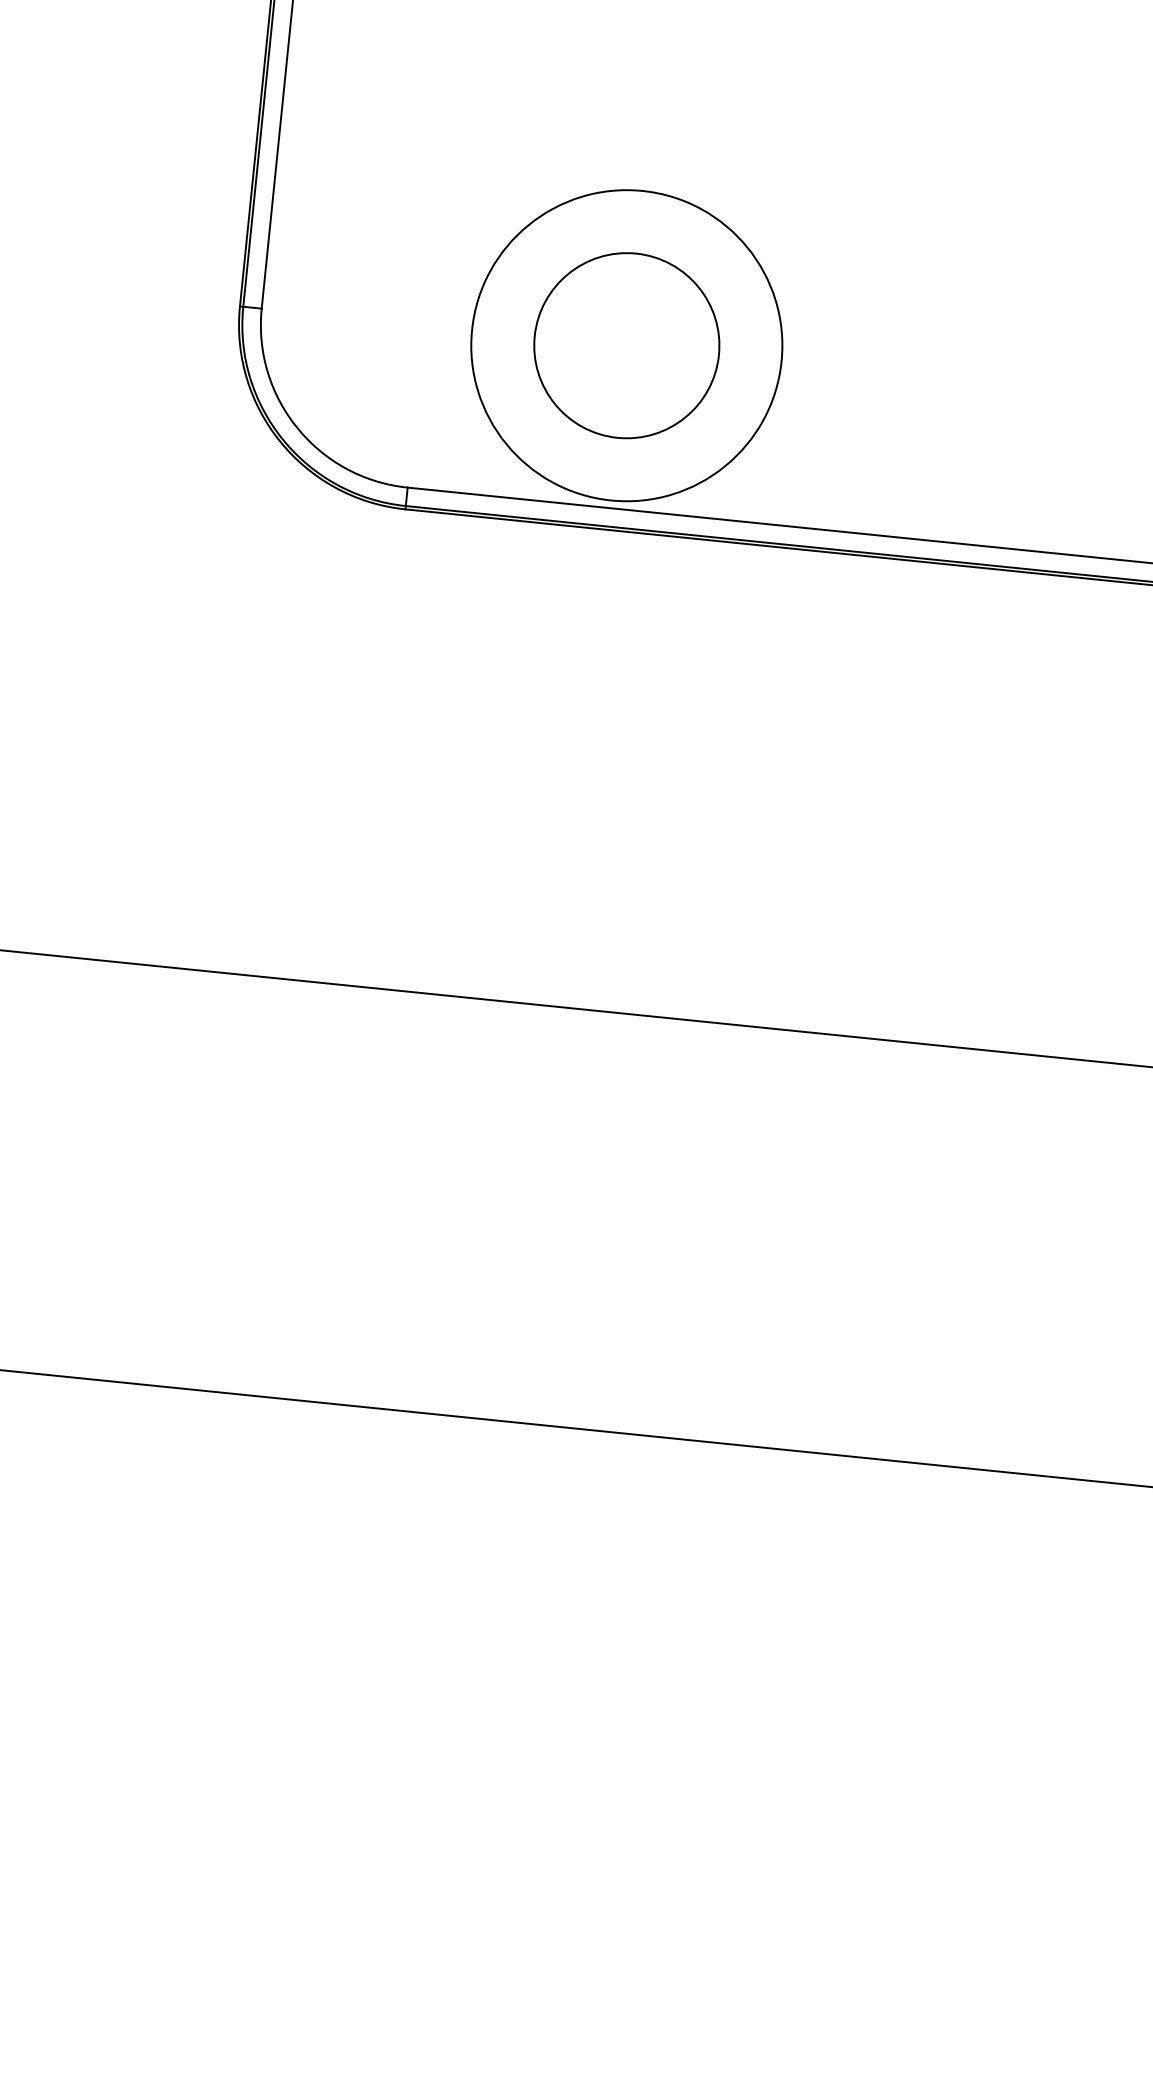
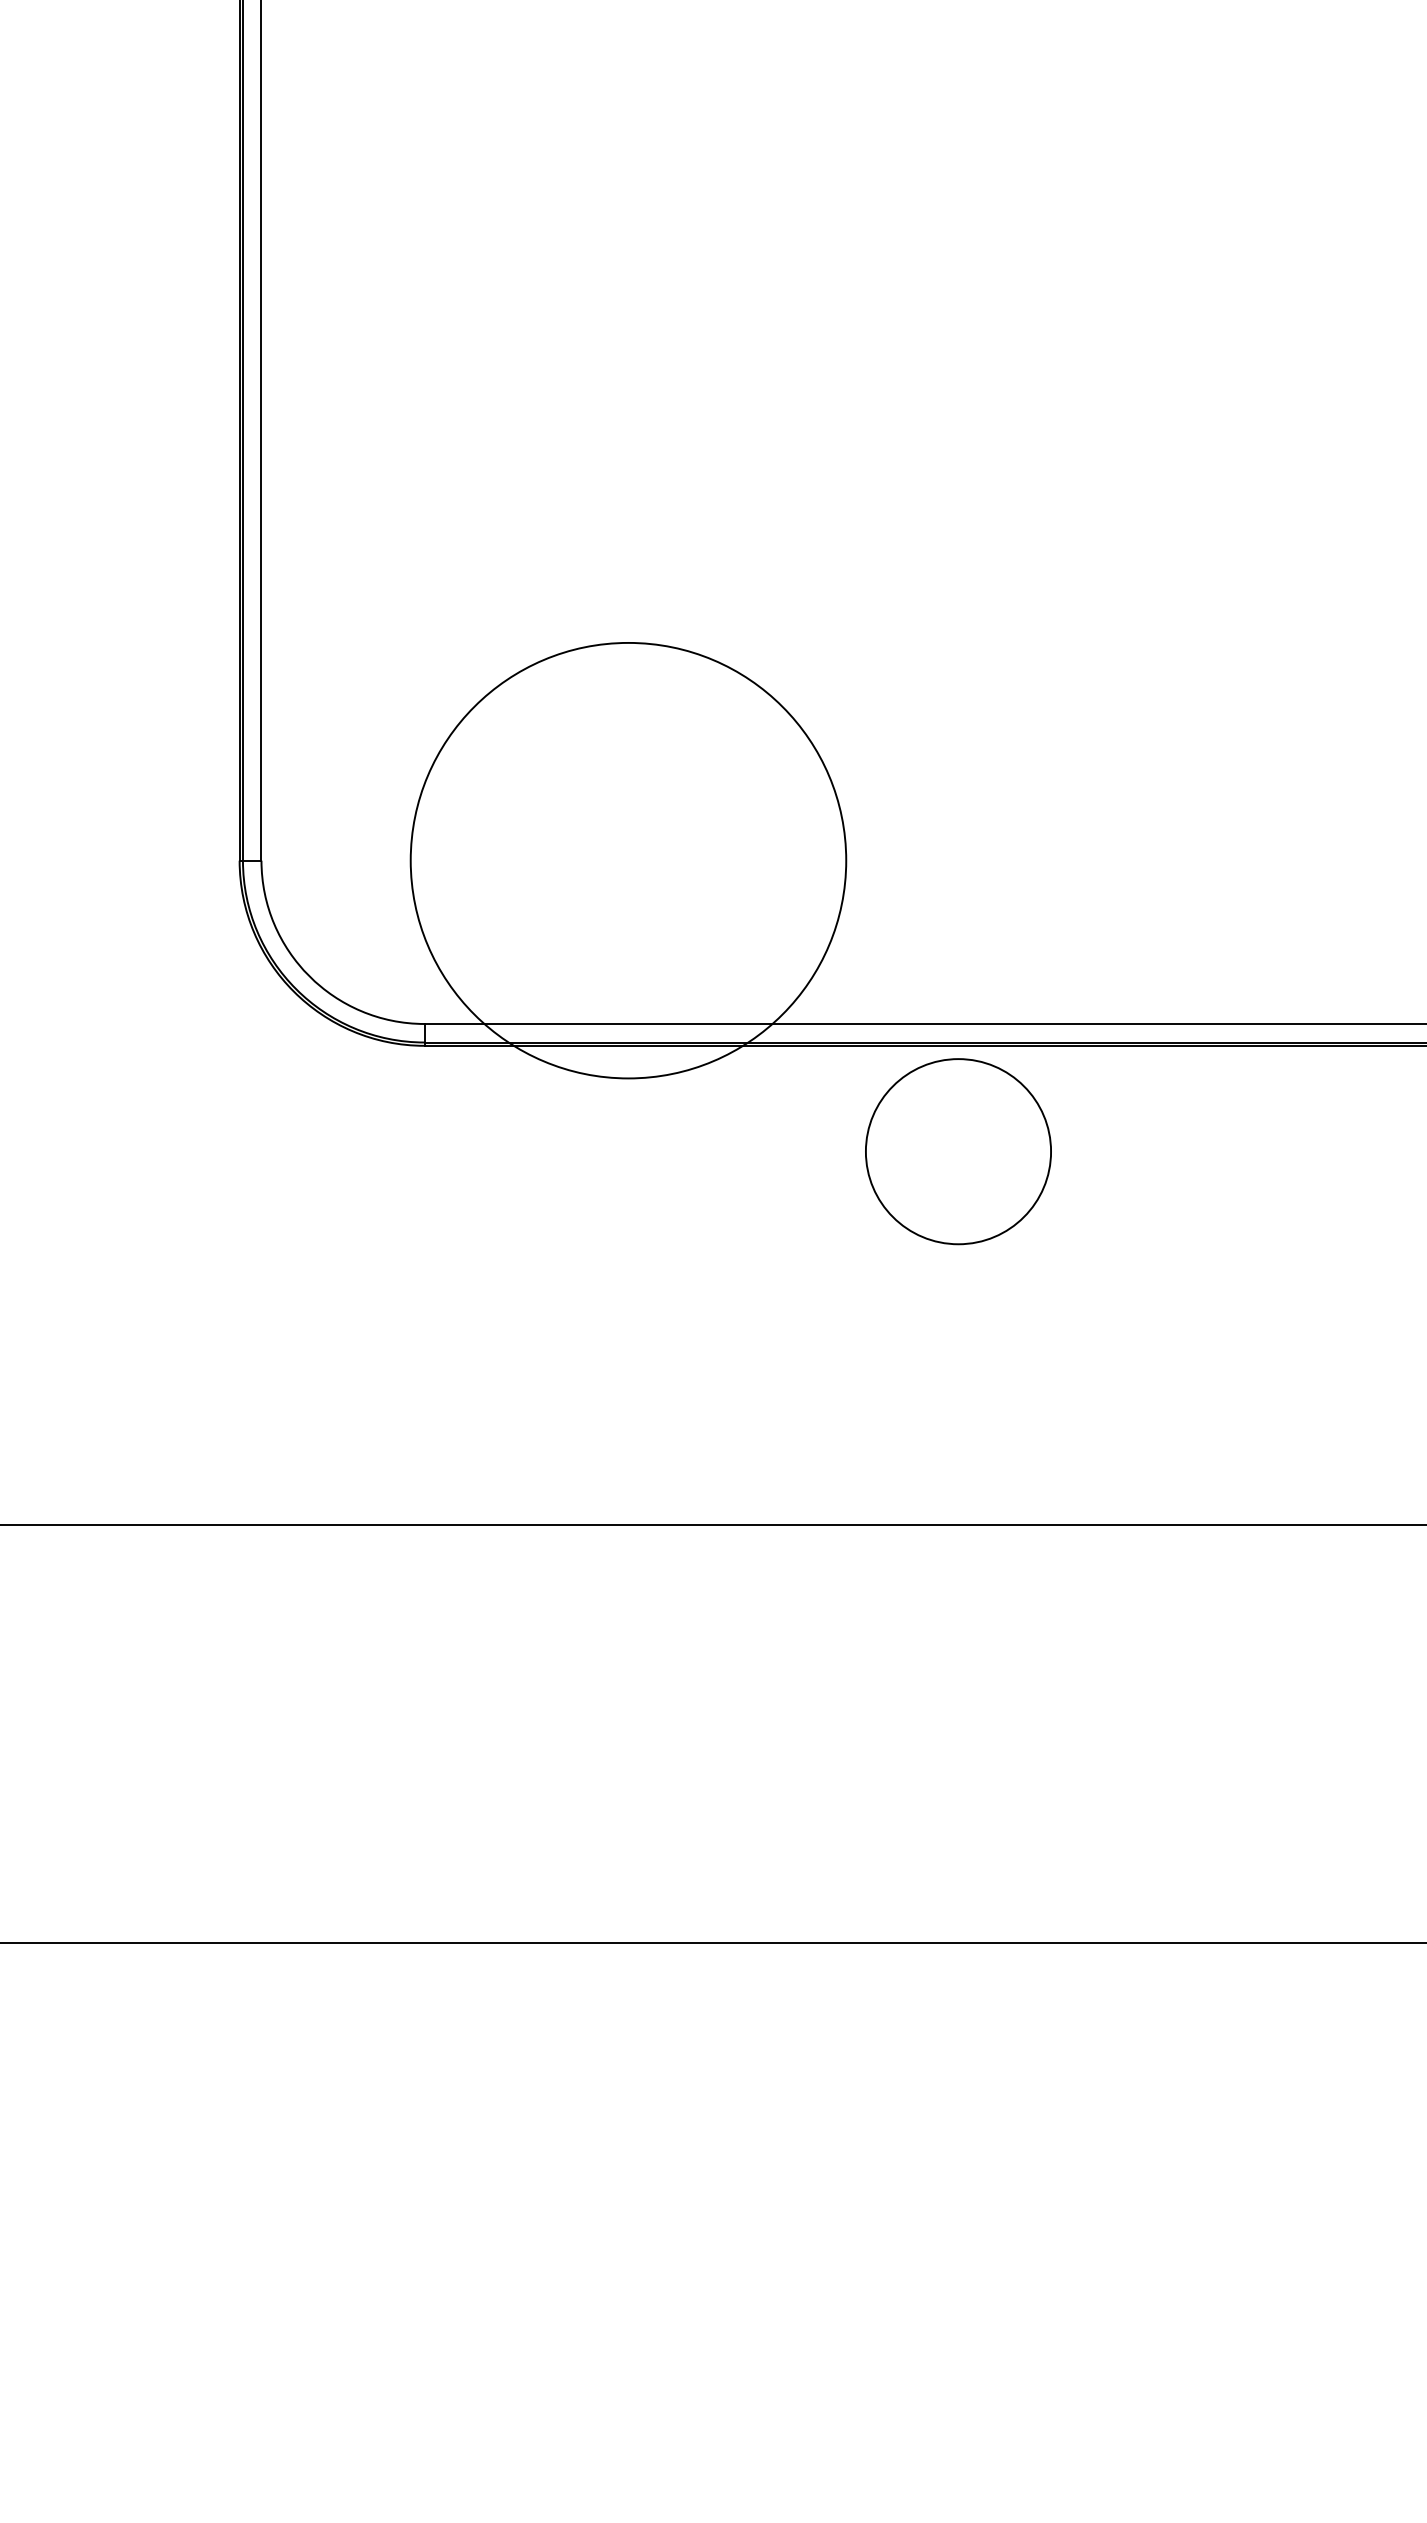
circle: (626, 345) -> (628, 860), size x1.4
circle: (626, 345) -> (958, 1151), moved

